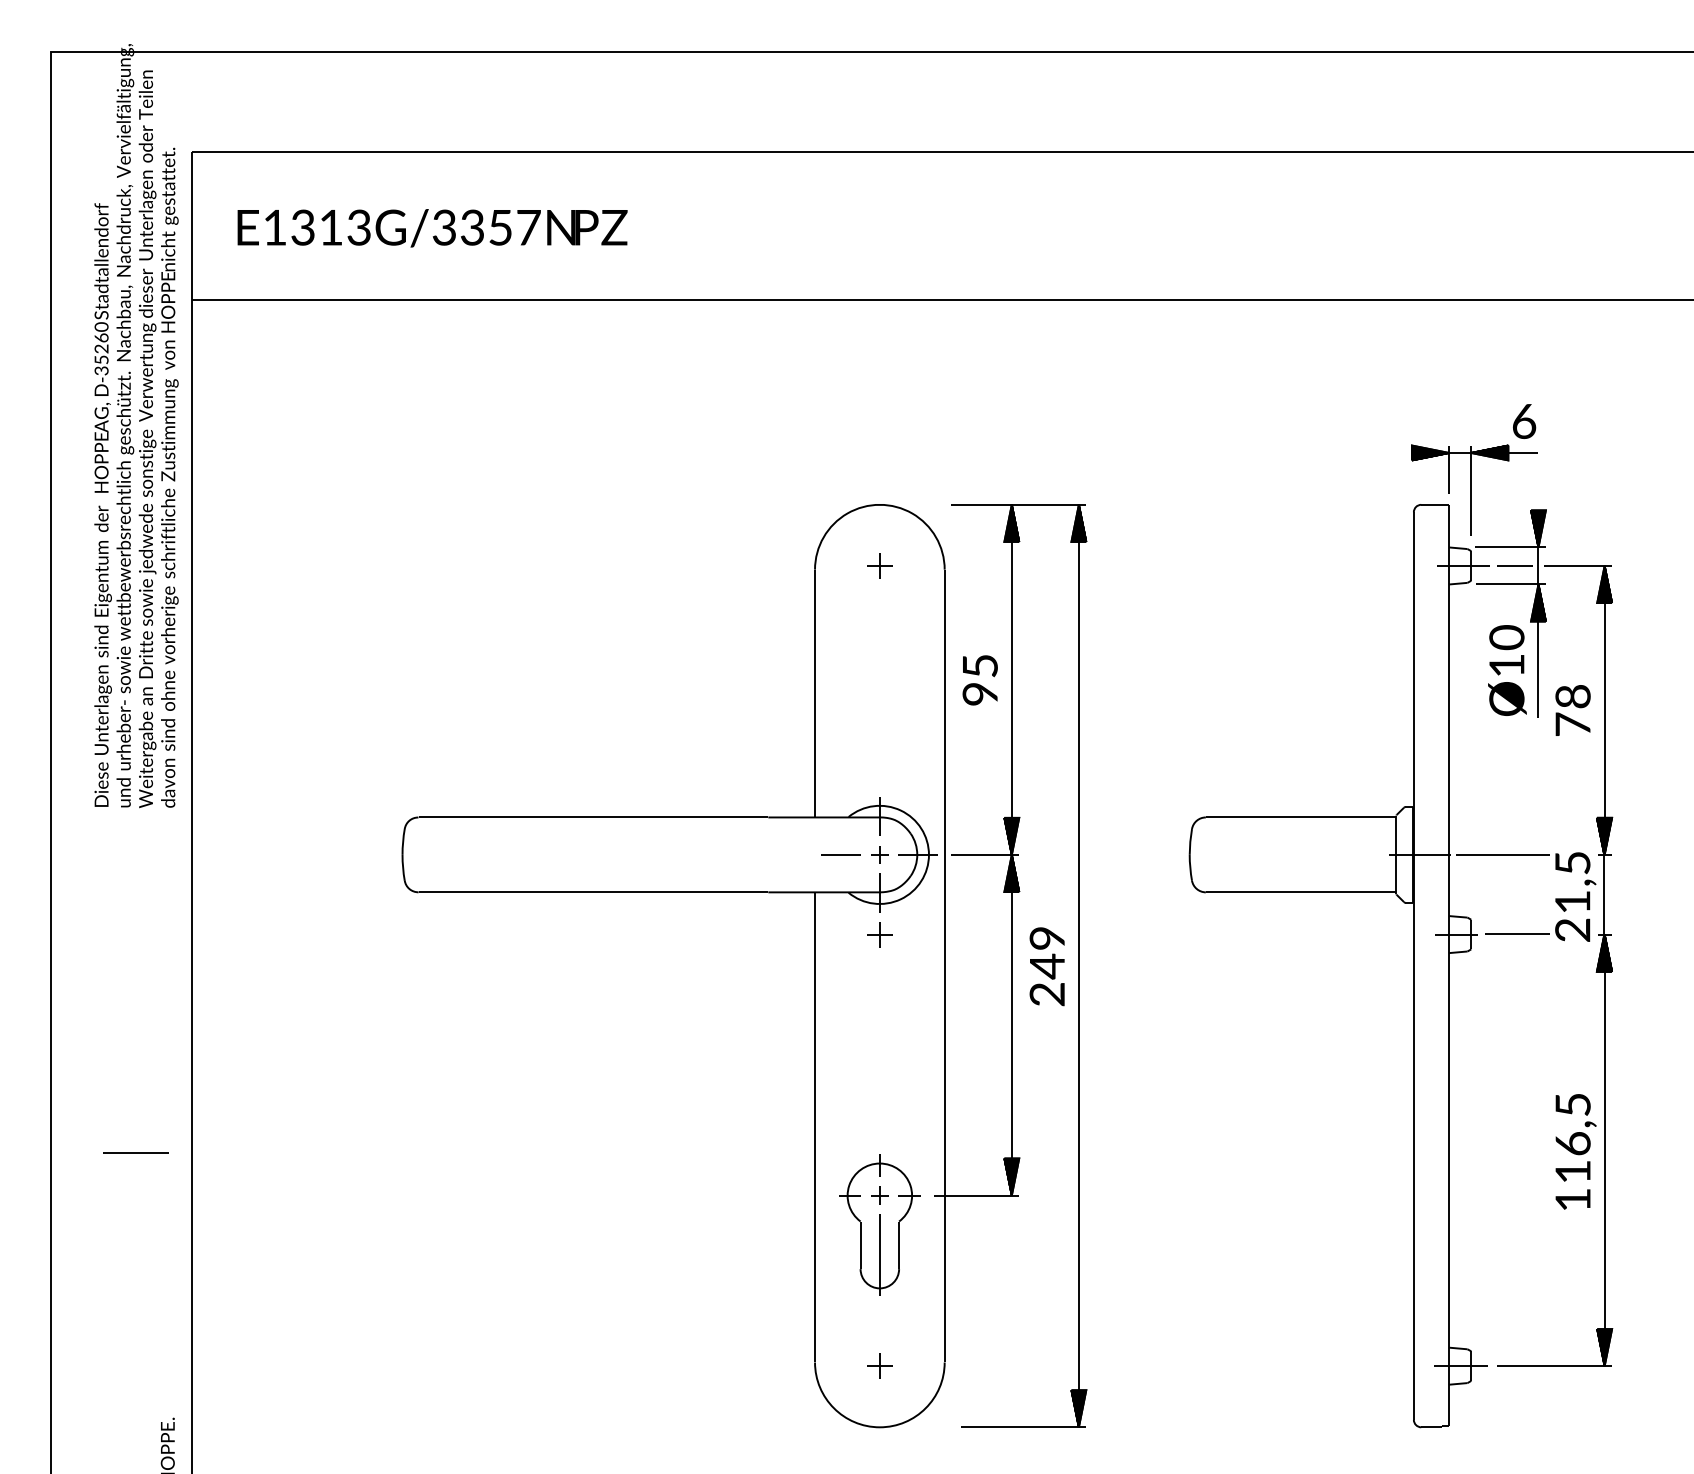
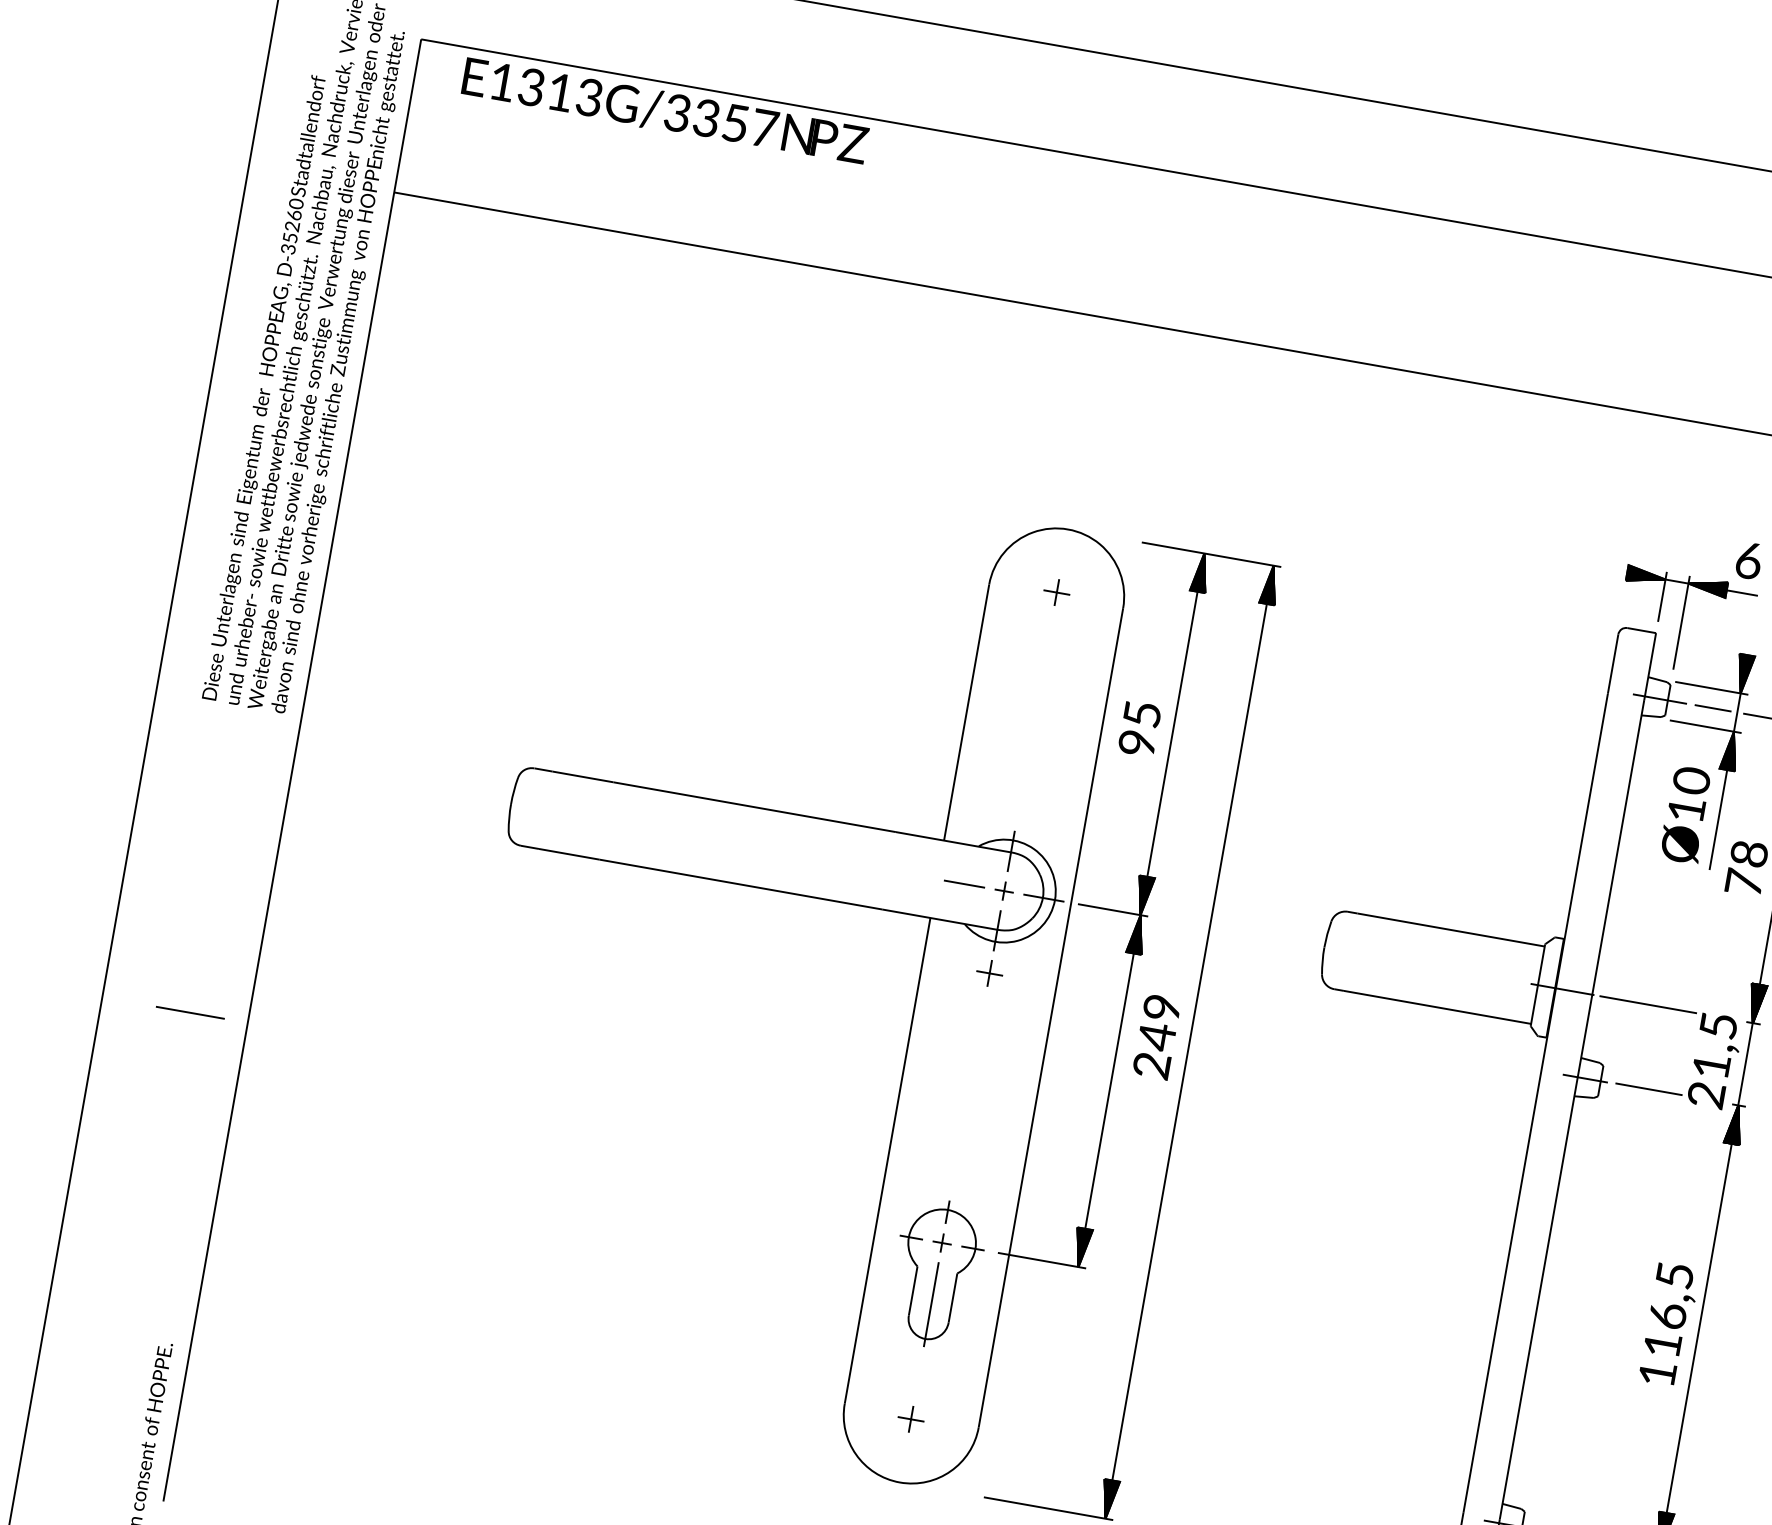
text: (432, 228) -> (665, 111), moved
line: (135, 1152) -> (189, 1012), moved

